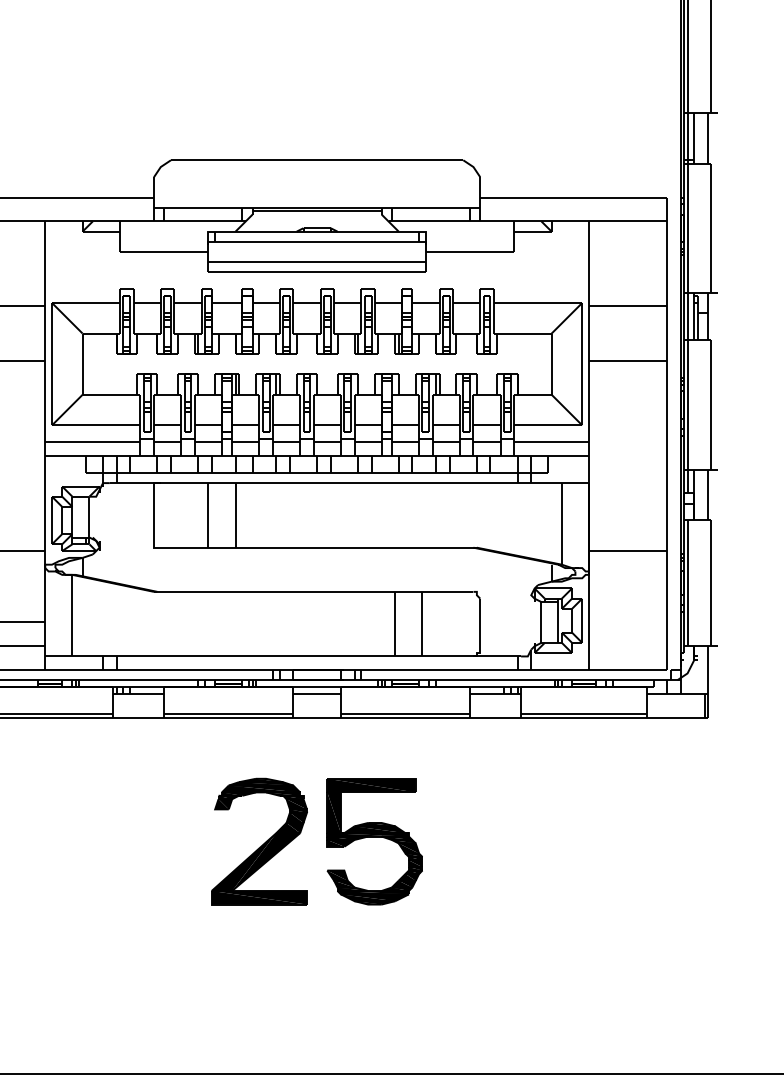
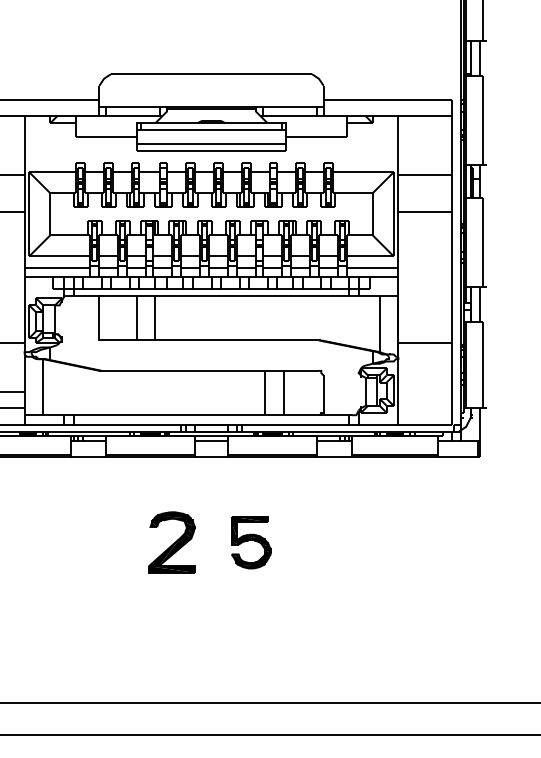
part: (258, 841) -> (171, 542), size x0.7
part: (375, 841) -> (251, 542), size x0.6

